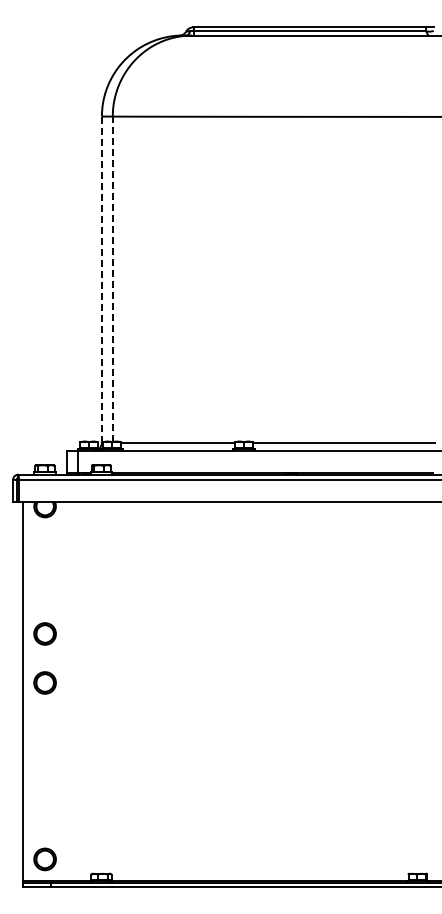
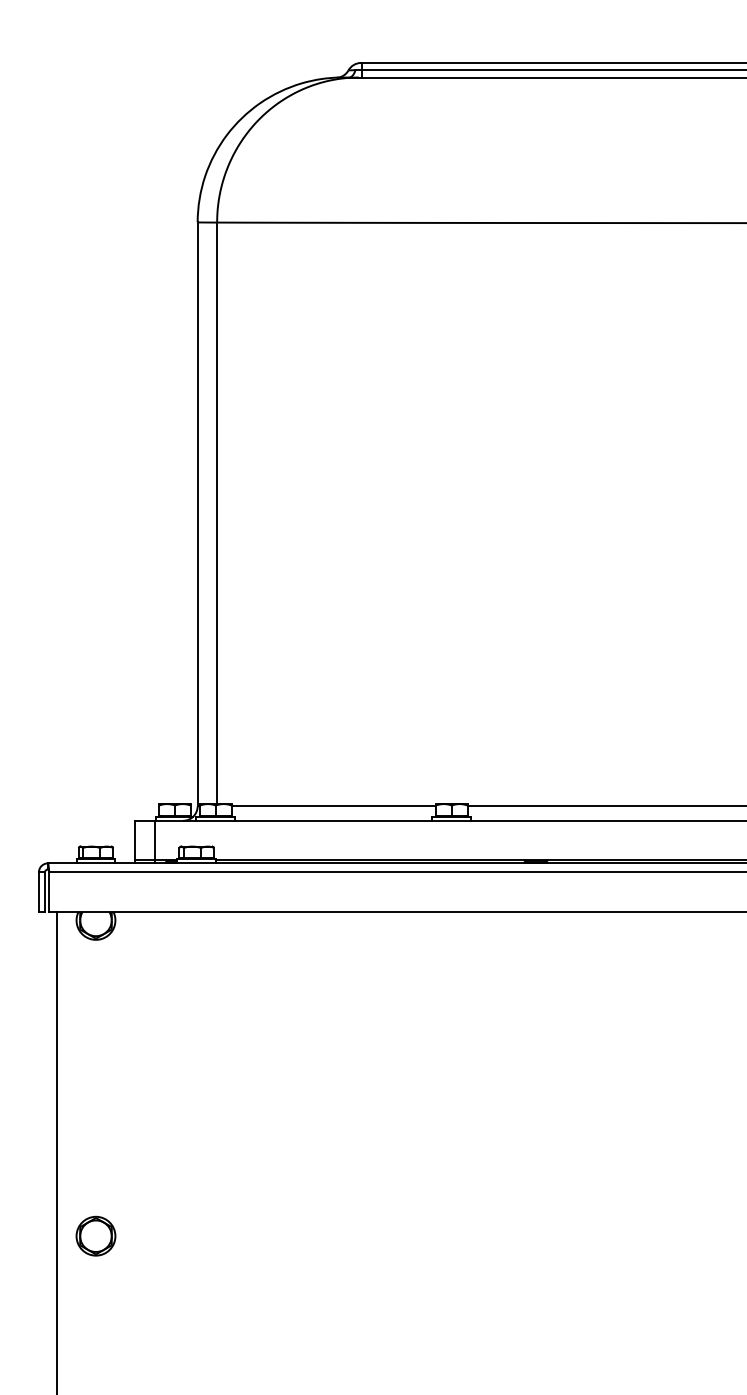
line: (112, 278) -> (216, 512), dashed -> solid
line: (101, 279) -> (196, 514), dashed -> solid
part: (44, 633) -> (94, 1147), removed

